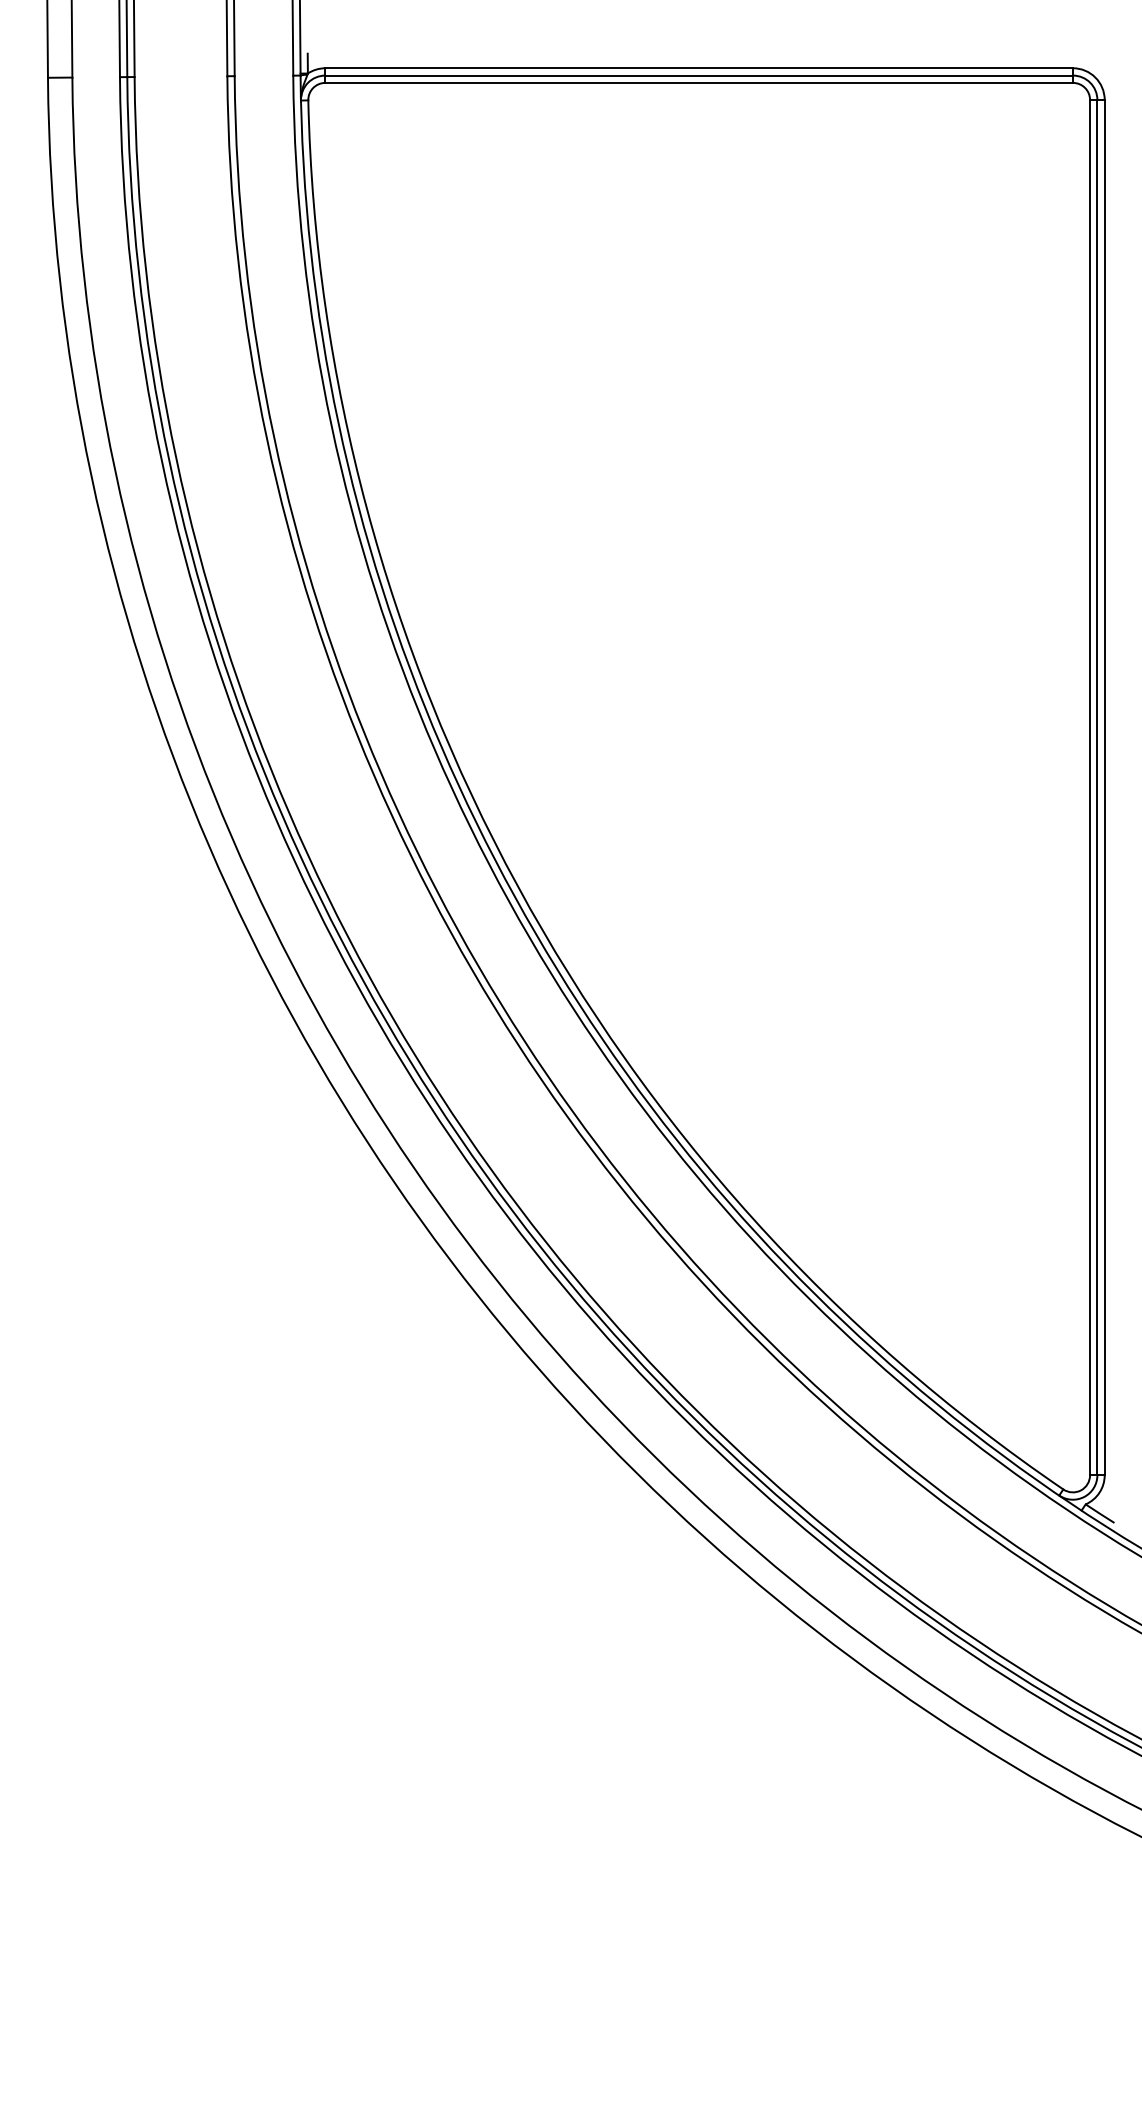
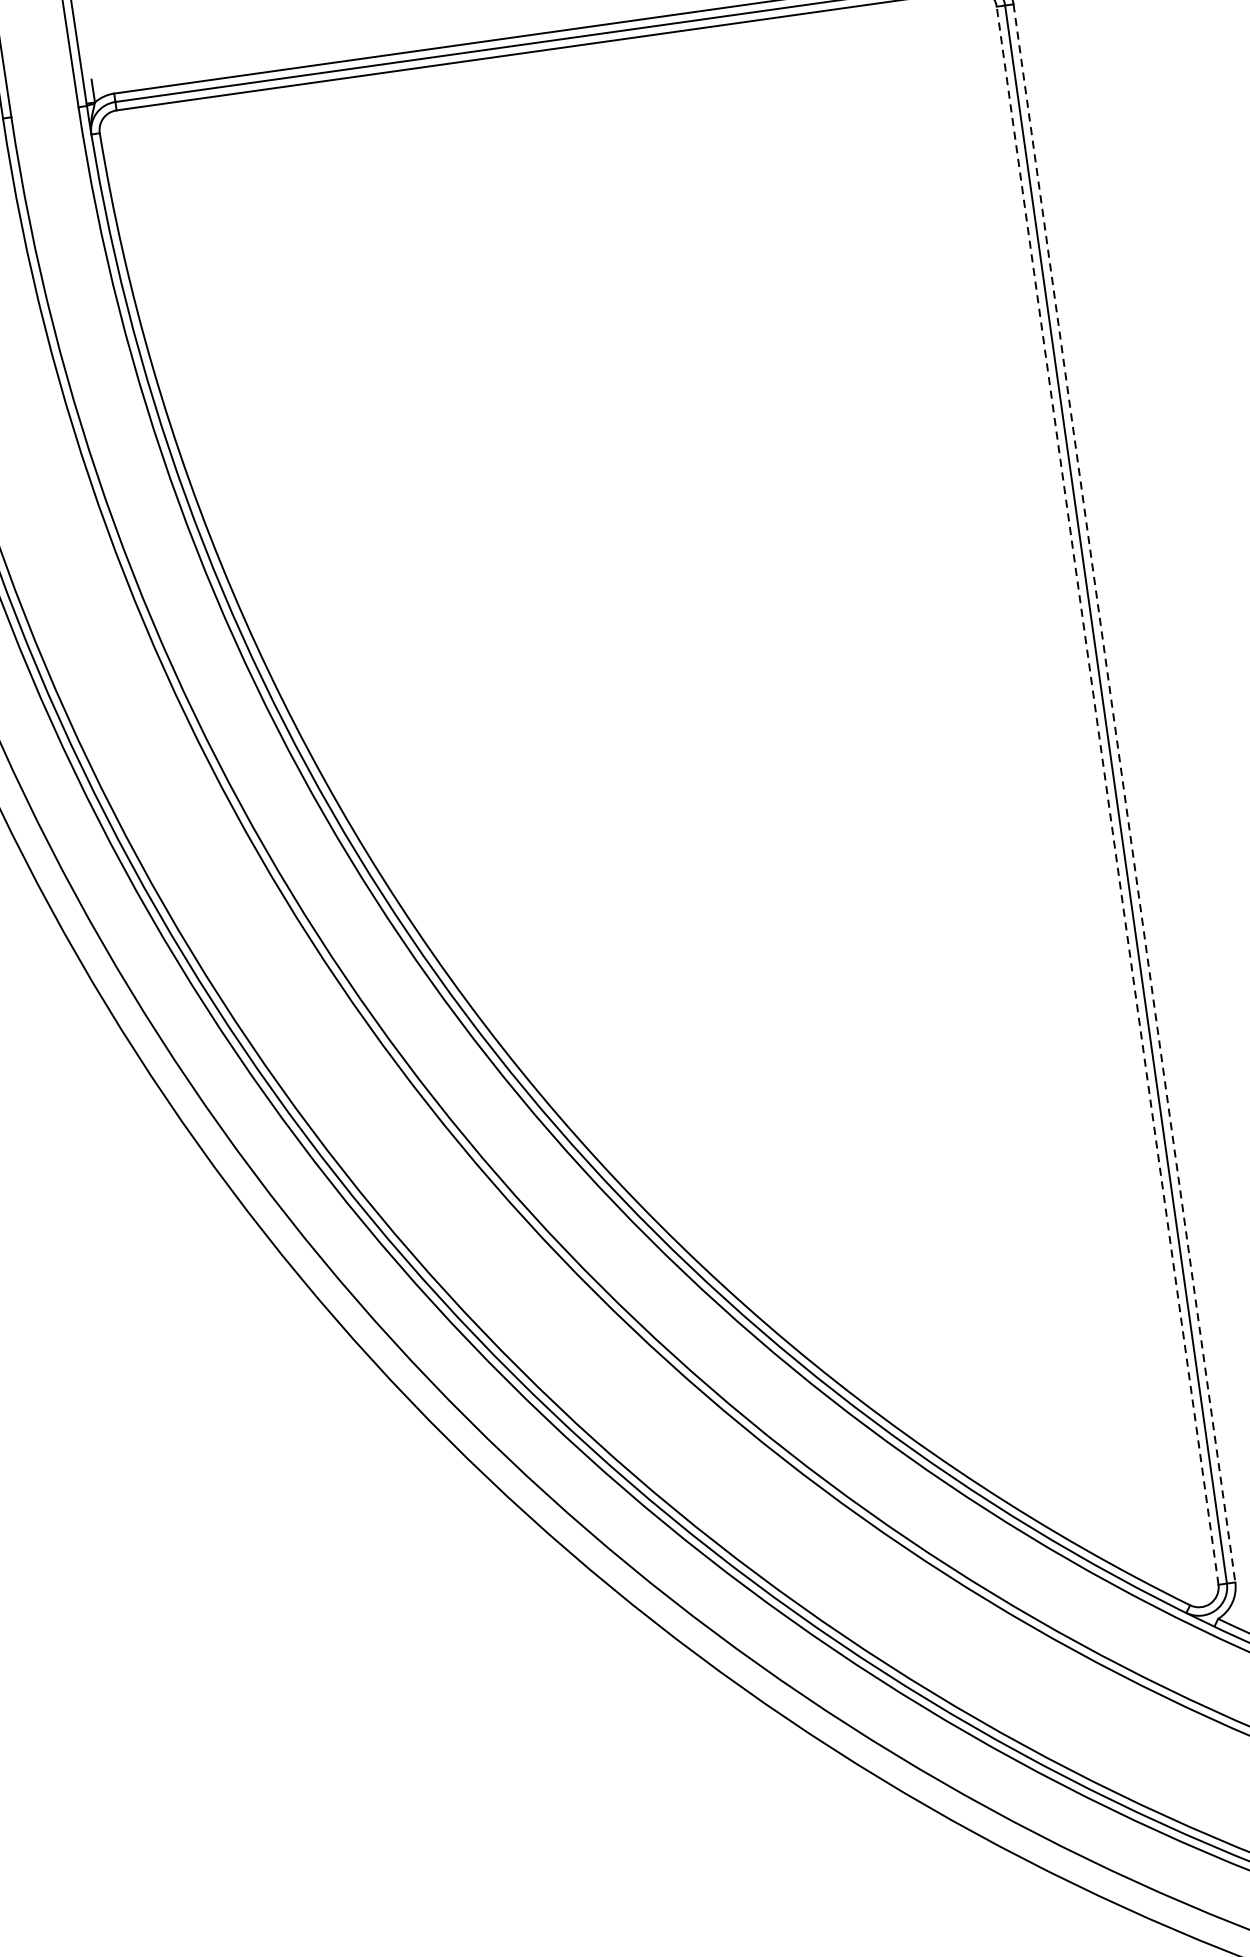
line: (1090, 787) -> (1108, 795), solid -> dashed
line: (1104, 787) -> (1124, 793), solid -> dashed

